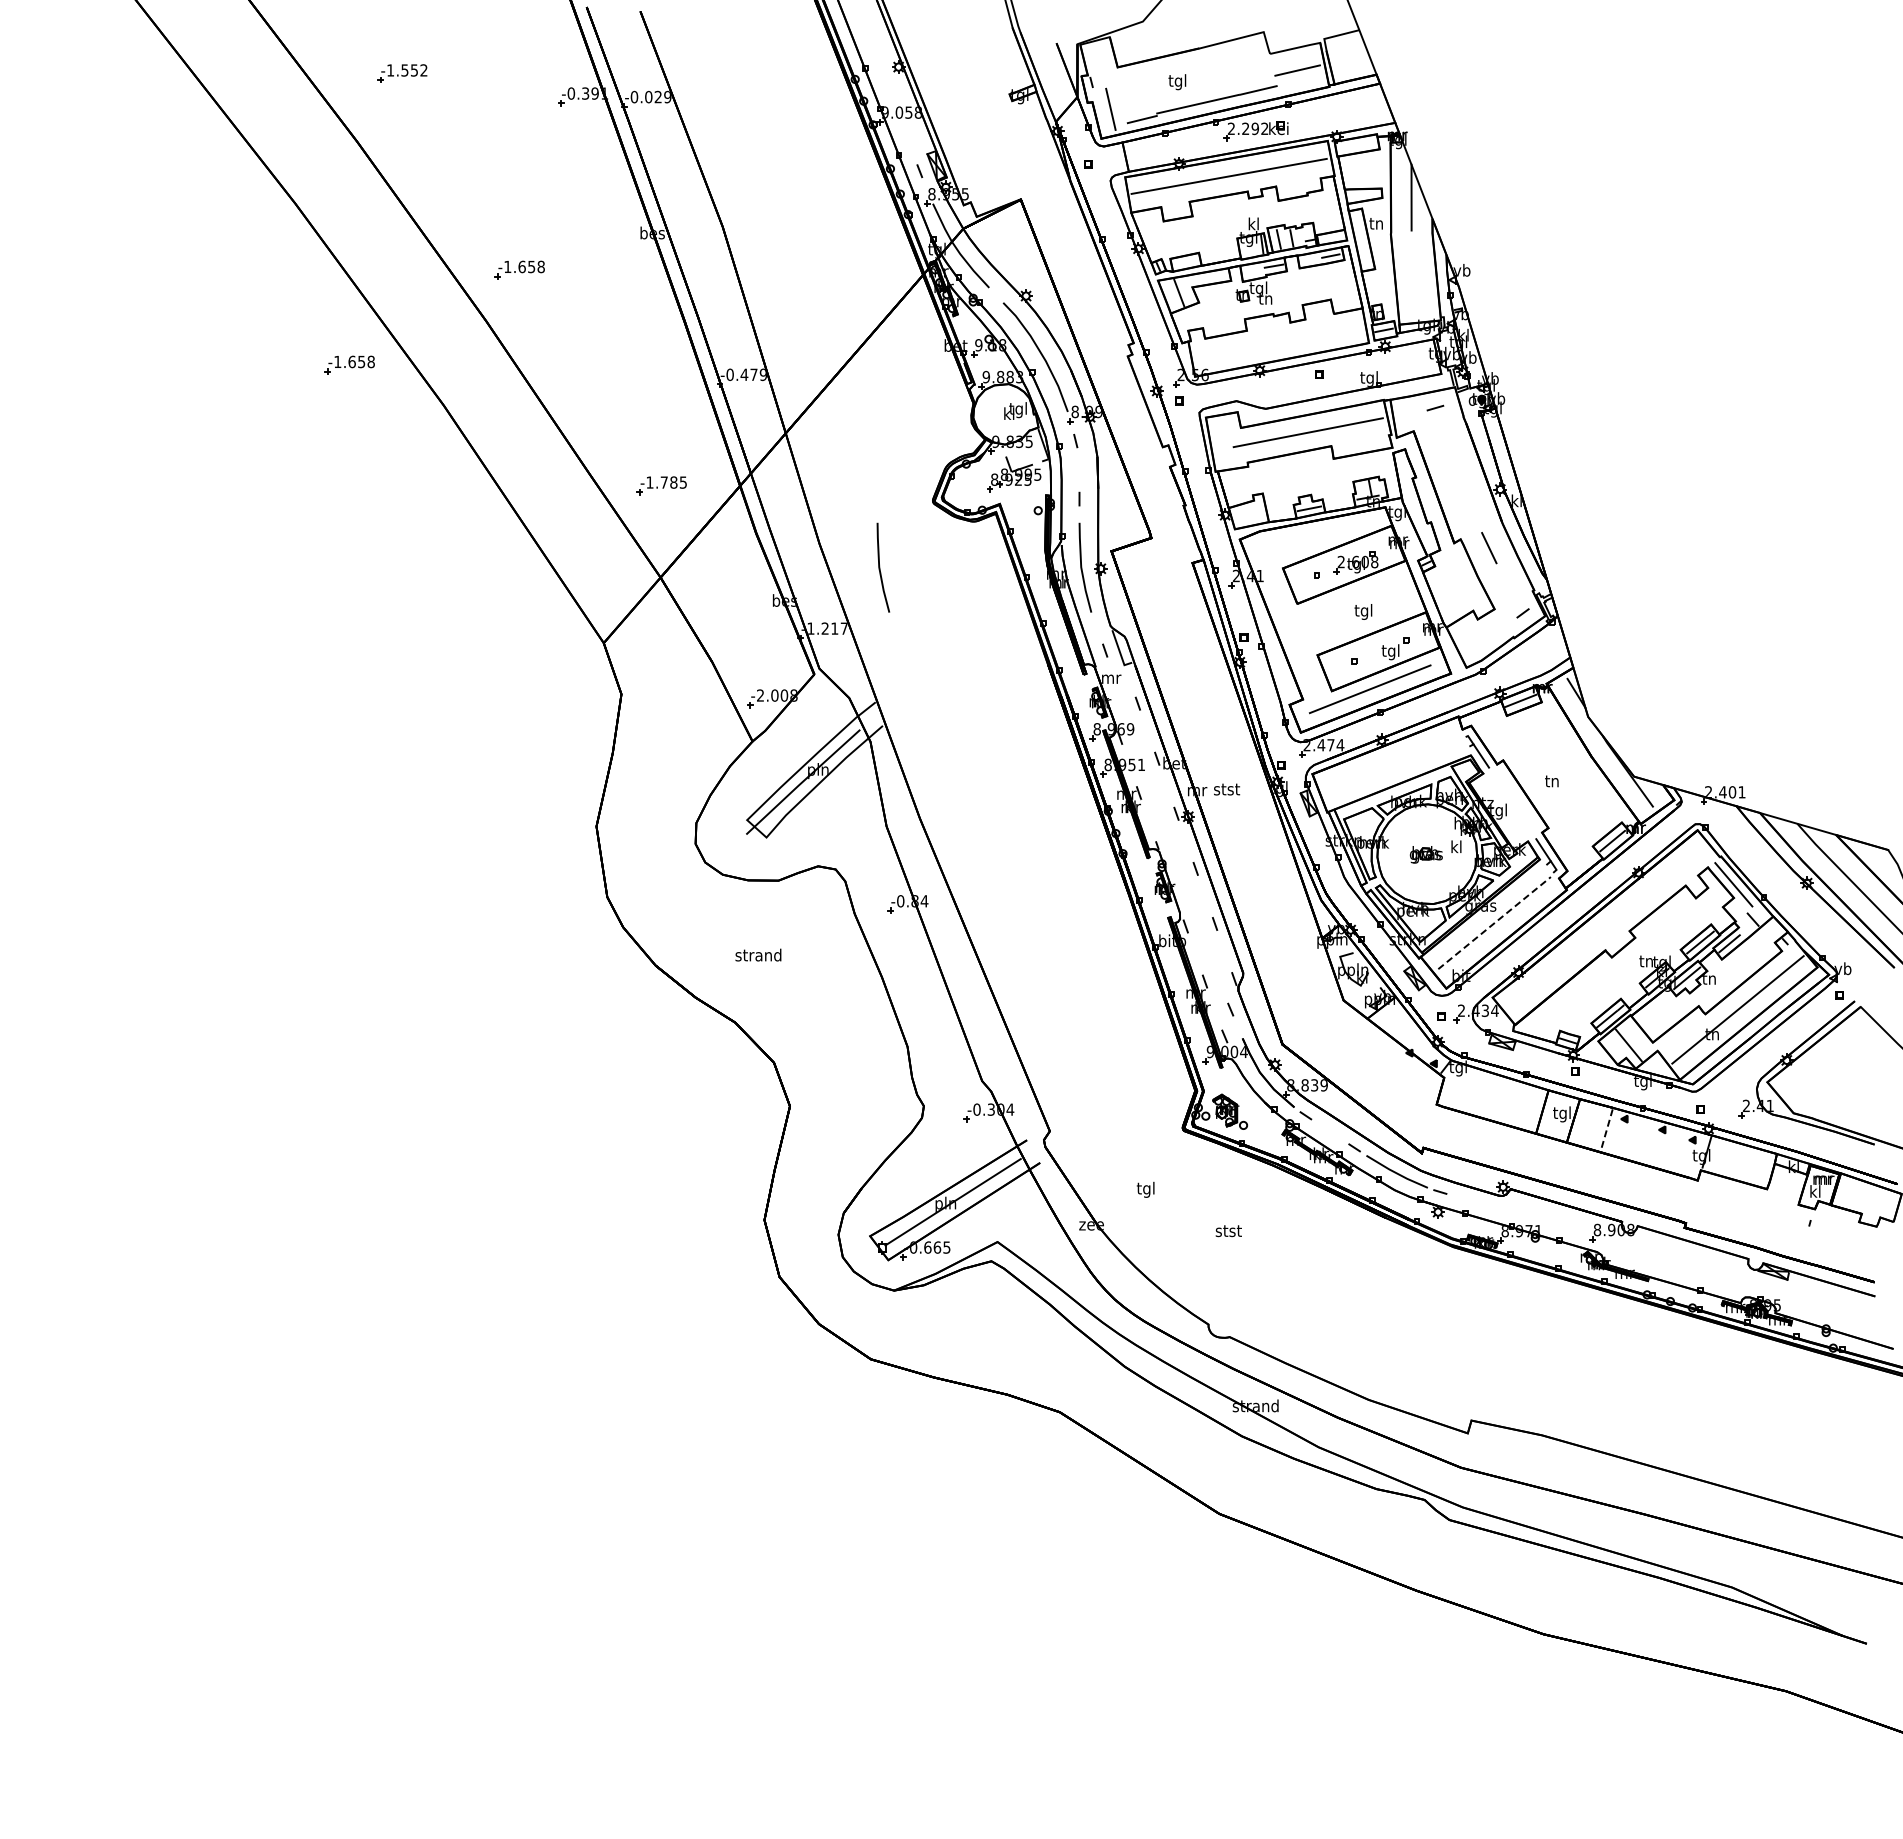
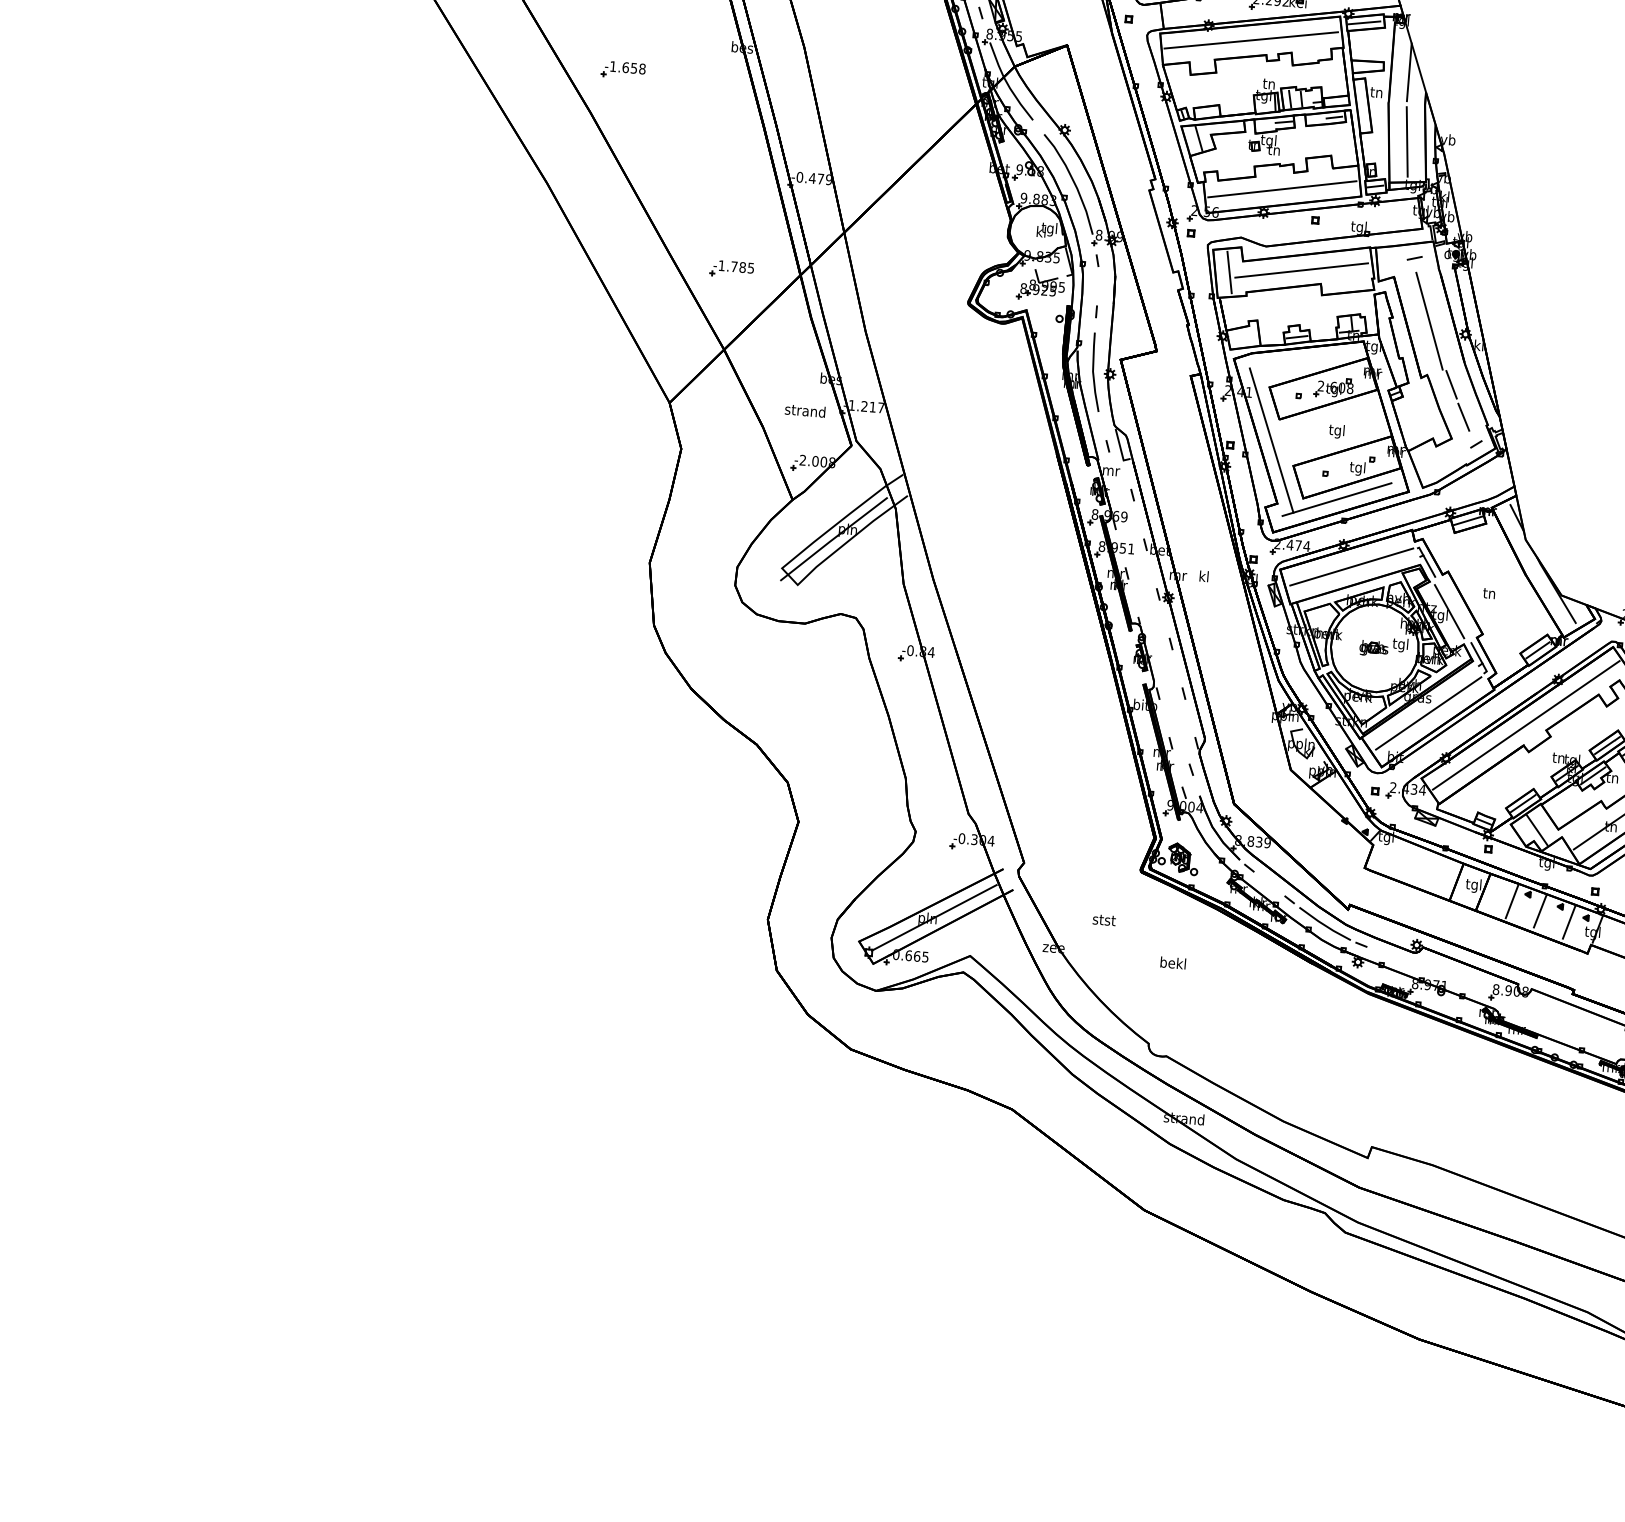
line: (1355, 145) -> (1364, 22), added
text: (1253, 223) -> (1269, 83), kl -> tn
line: (1415, 276) -> (1406, 141), added
line: (1278, 342) -> (1282, 189), added
part: (349, 364) -> (467, 140), removed
line: (1226, 441) -> (1229, 272), added
line: (1457, 477) -> (1428, 320), added
line: (880, 567) -> (917, 357), removed
line: (1505, 583) -> (1463, 416), added
line: (1290, 628) -> (1271, 440), added
line: (1393, 764) -> (1351, 567), added
text: (1227, 788) -> (1204, 575), stst -> kl
line: (1508, 805) -> (1449, 611), added
text: (1455, 848) -> (1399, 645), kl -> tgl
line: (1494, 923) -> (1428, 713), dashed -> solid
line: (1606, 927) -> (1526, 725), added
text: (758, 954) -> (805, 410), moved
line: (1607, 1129) -> (1512, 902), dashed -> solid
line: (1639, 1136) -> (1539, 910), added
line: (1673, 1146) -> (1568, 922), added
text: (1146, 1189) -> (1104, 920), tgl -> stst
text: (1228, 1230) -> (1173, 962), stst -> bekl

